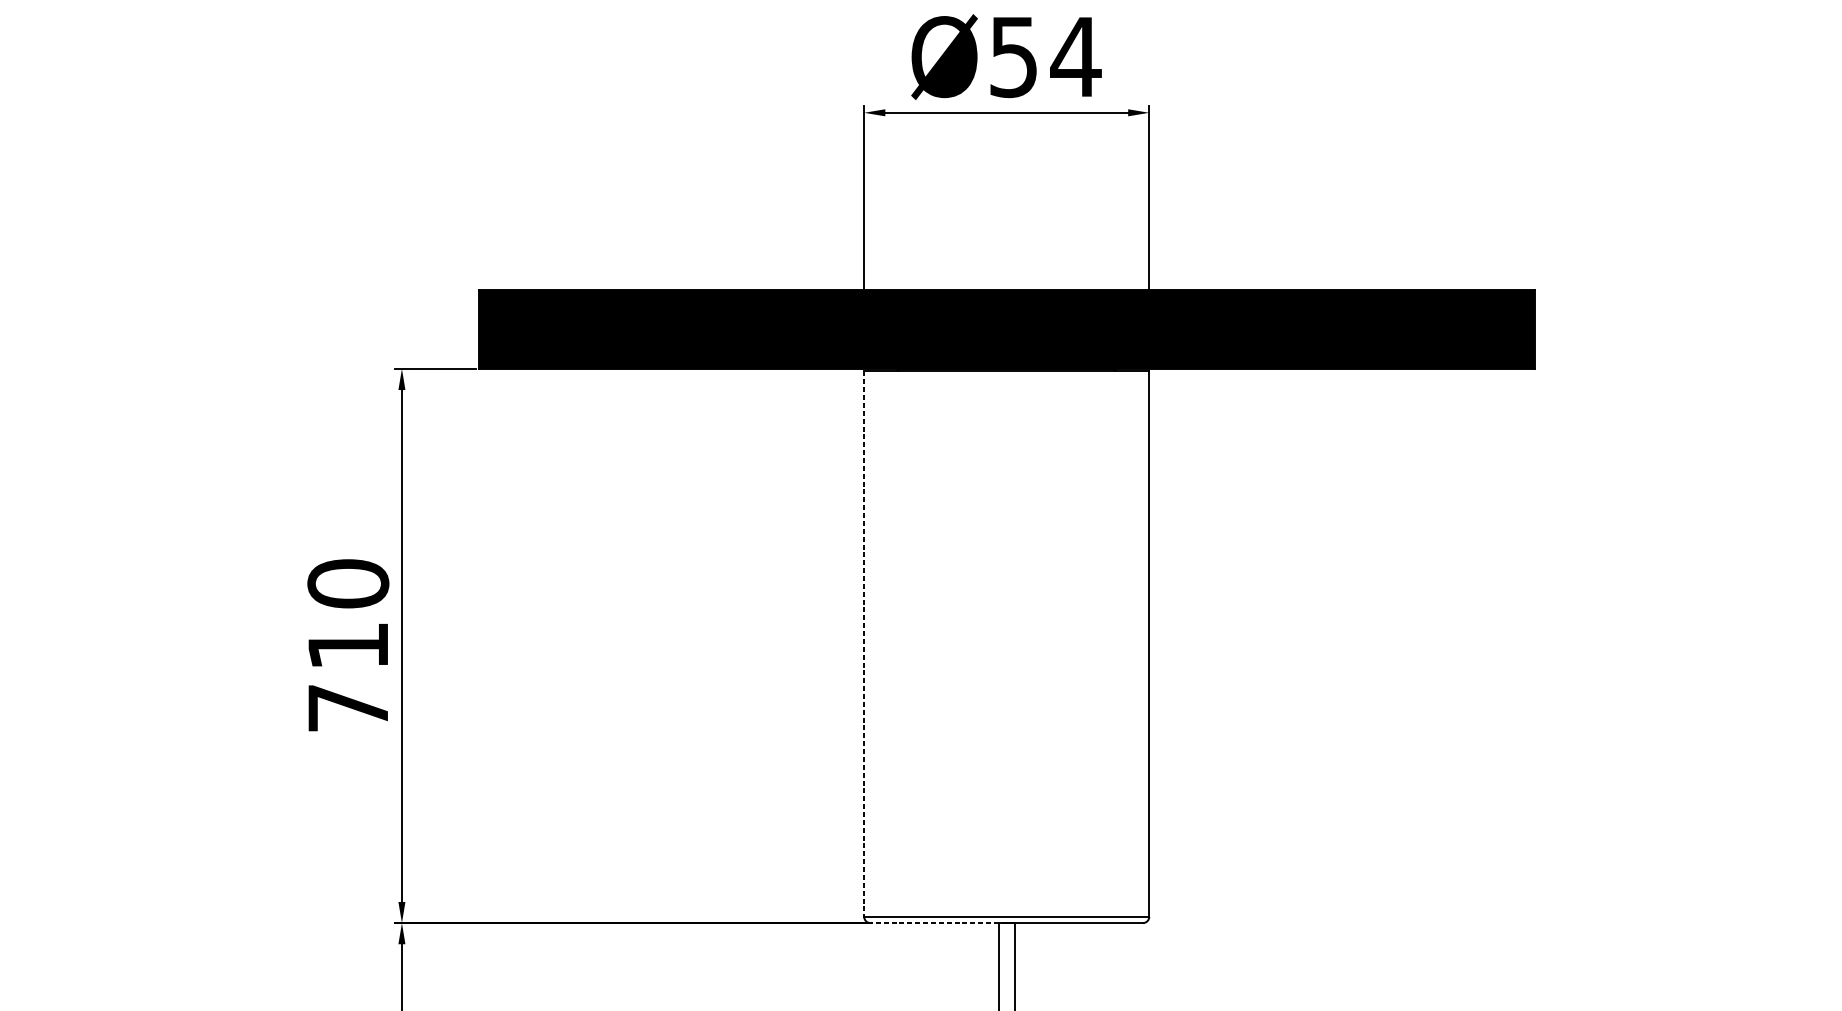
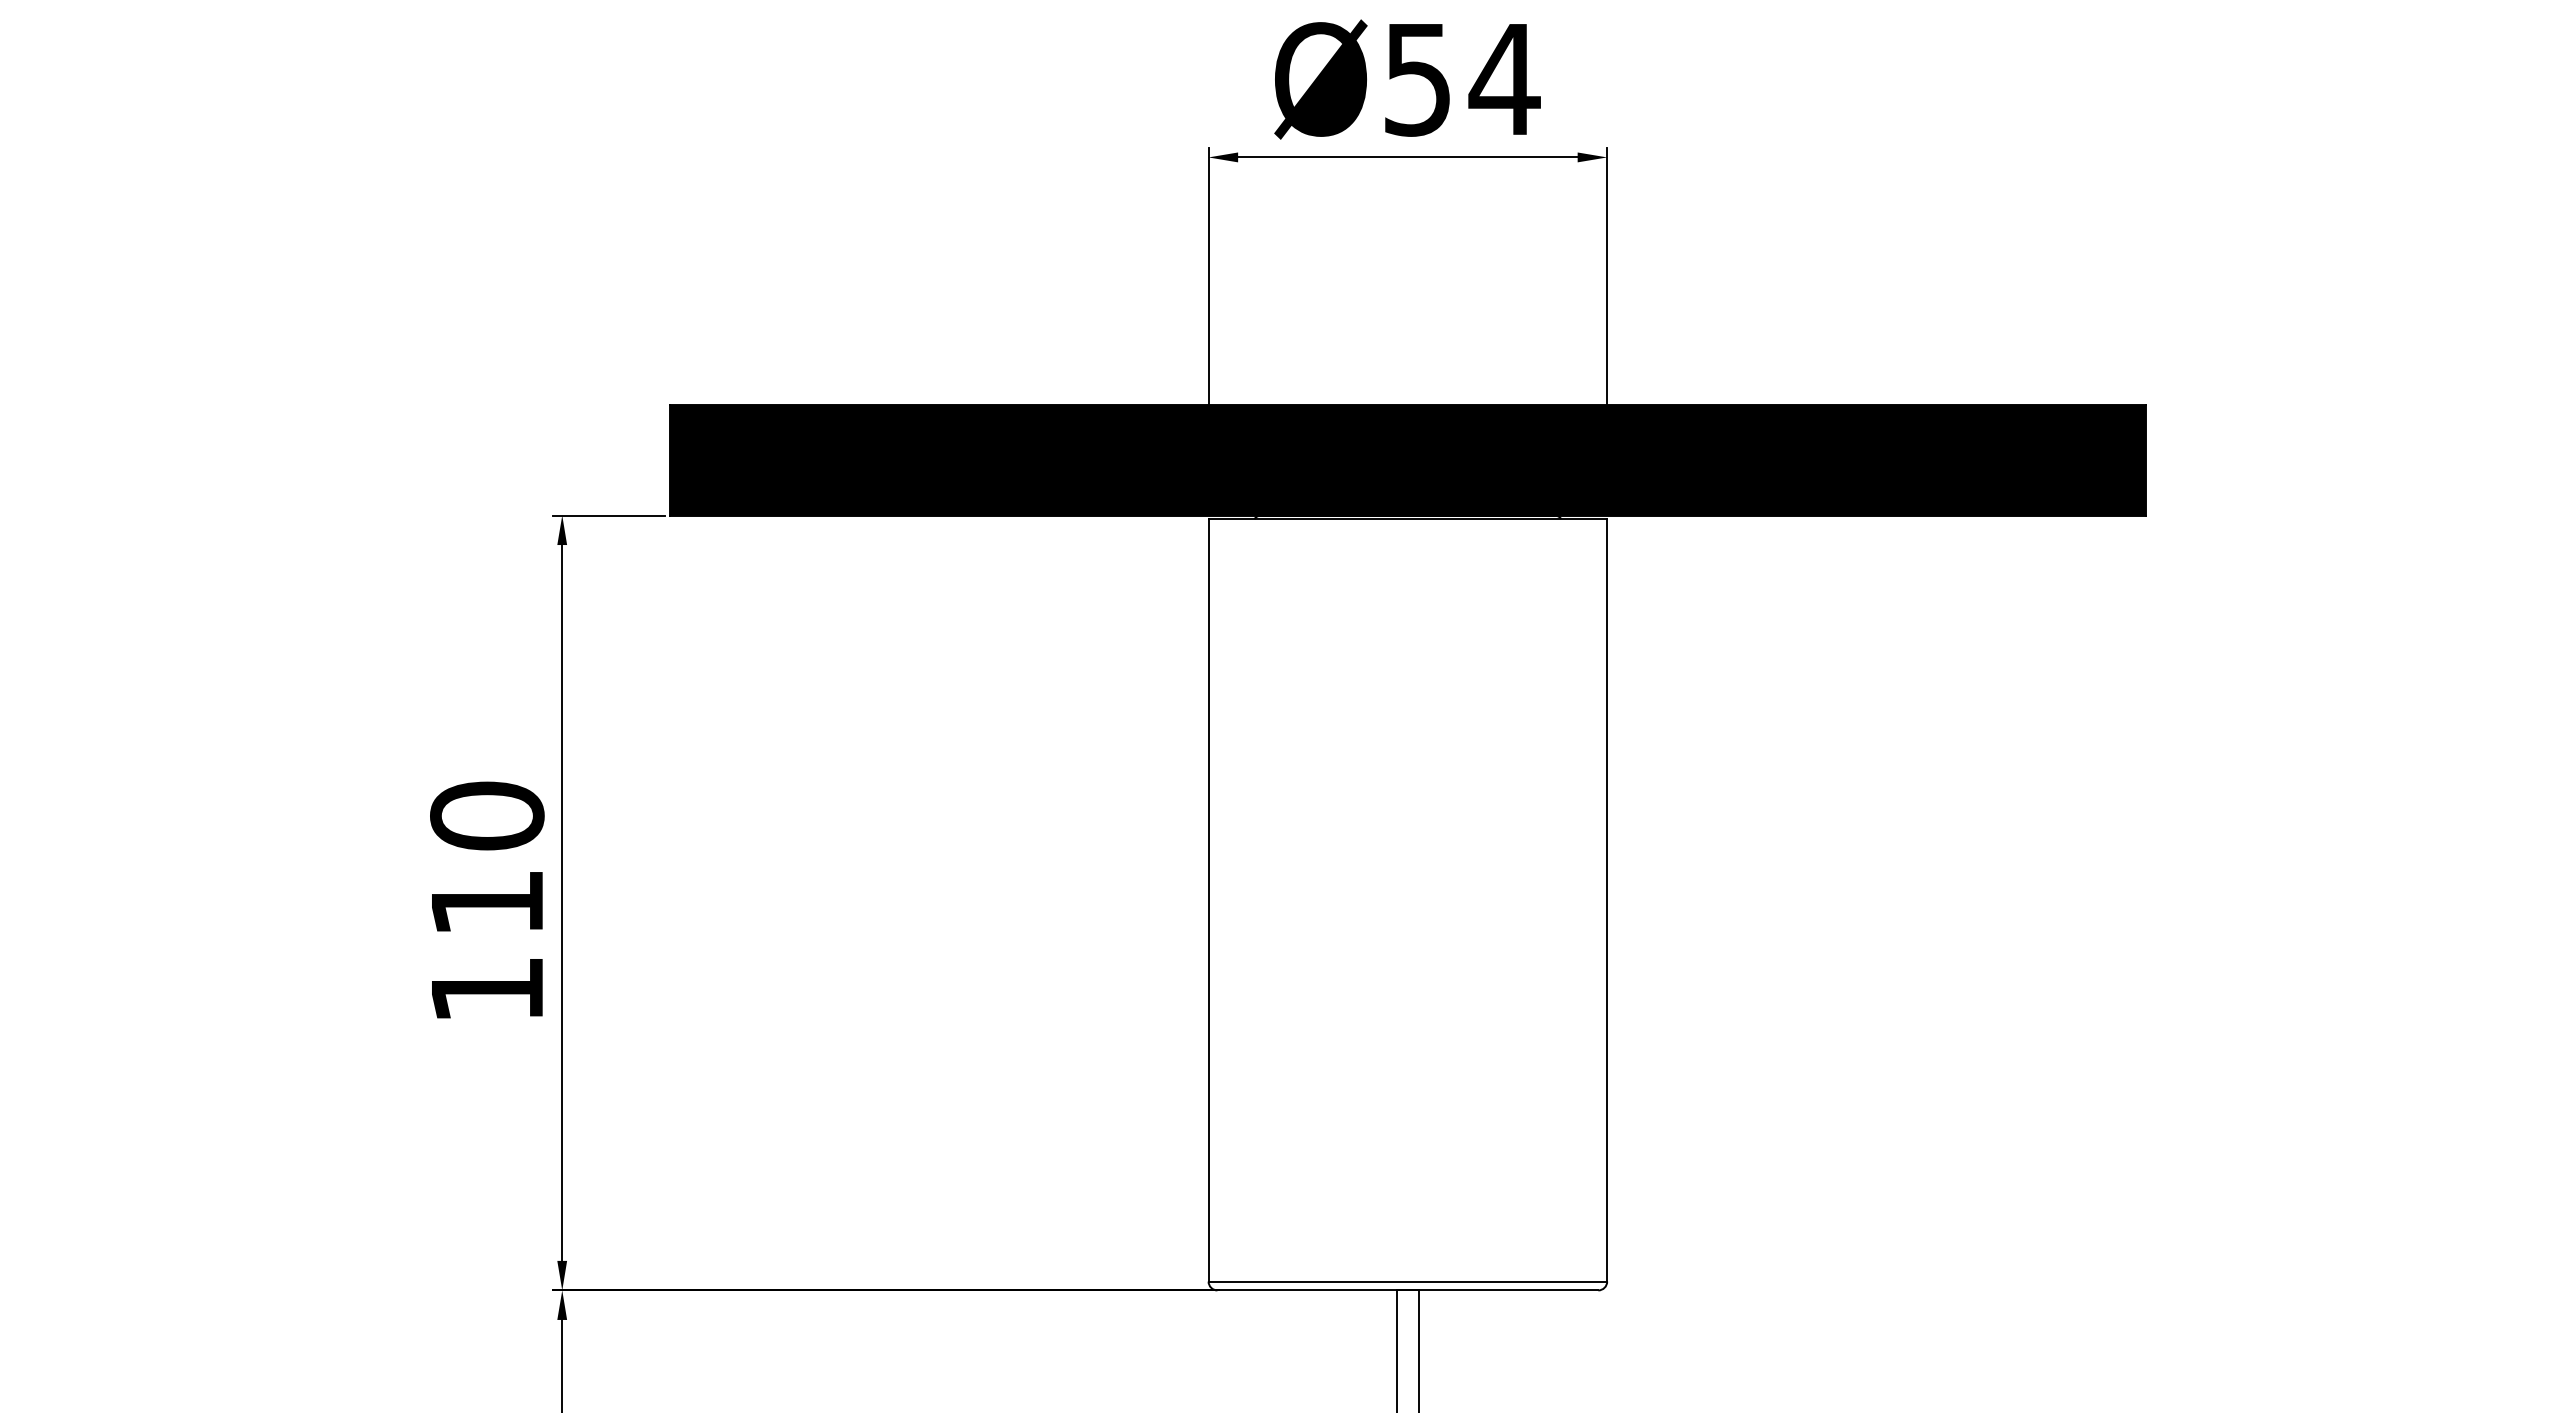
line: (864, 644) -> (1208, 900), dashed -> solid
text: (348, 708) -> (487, 990), 710 -> 110
line: (938, 923) -> (1312, 1290), dashed -> solid

